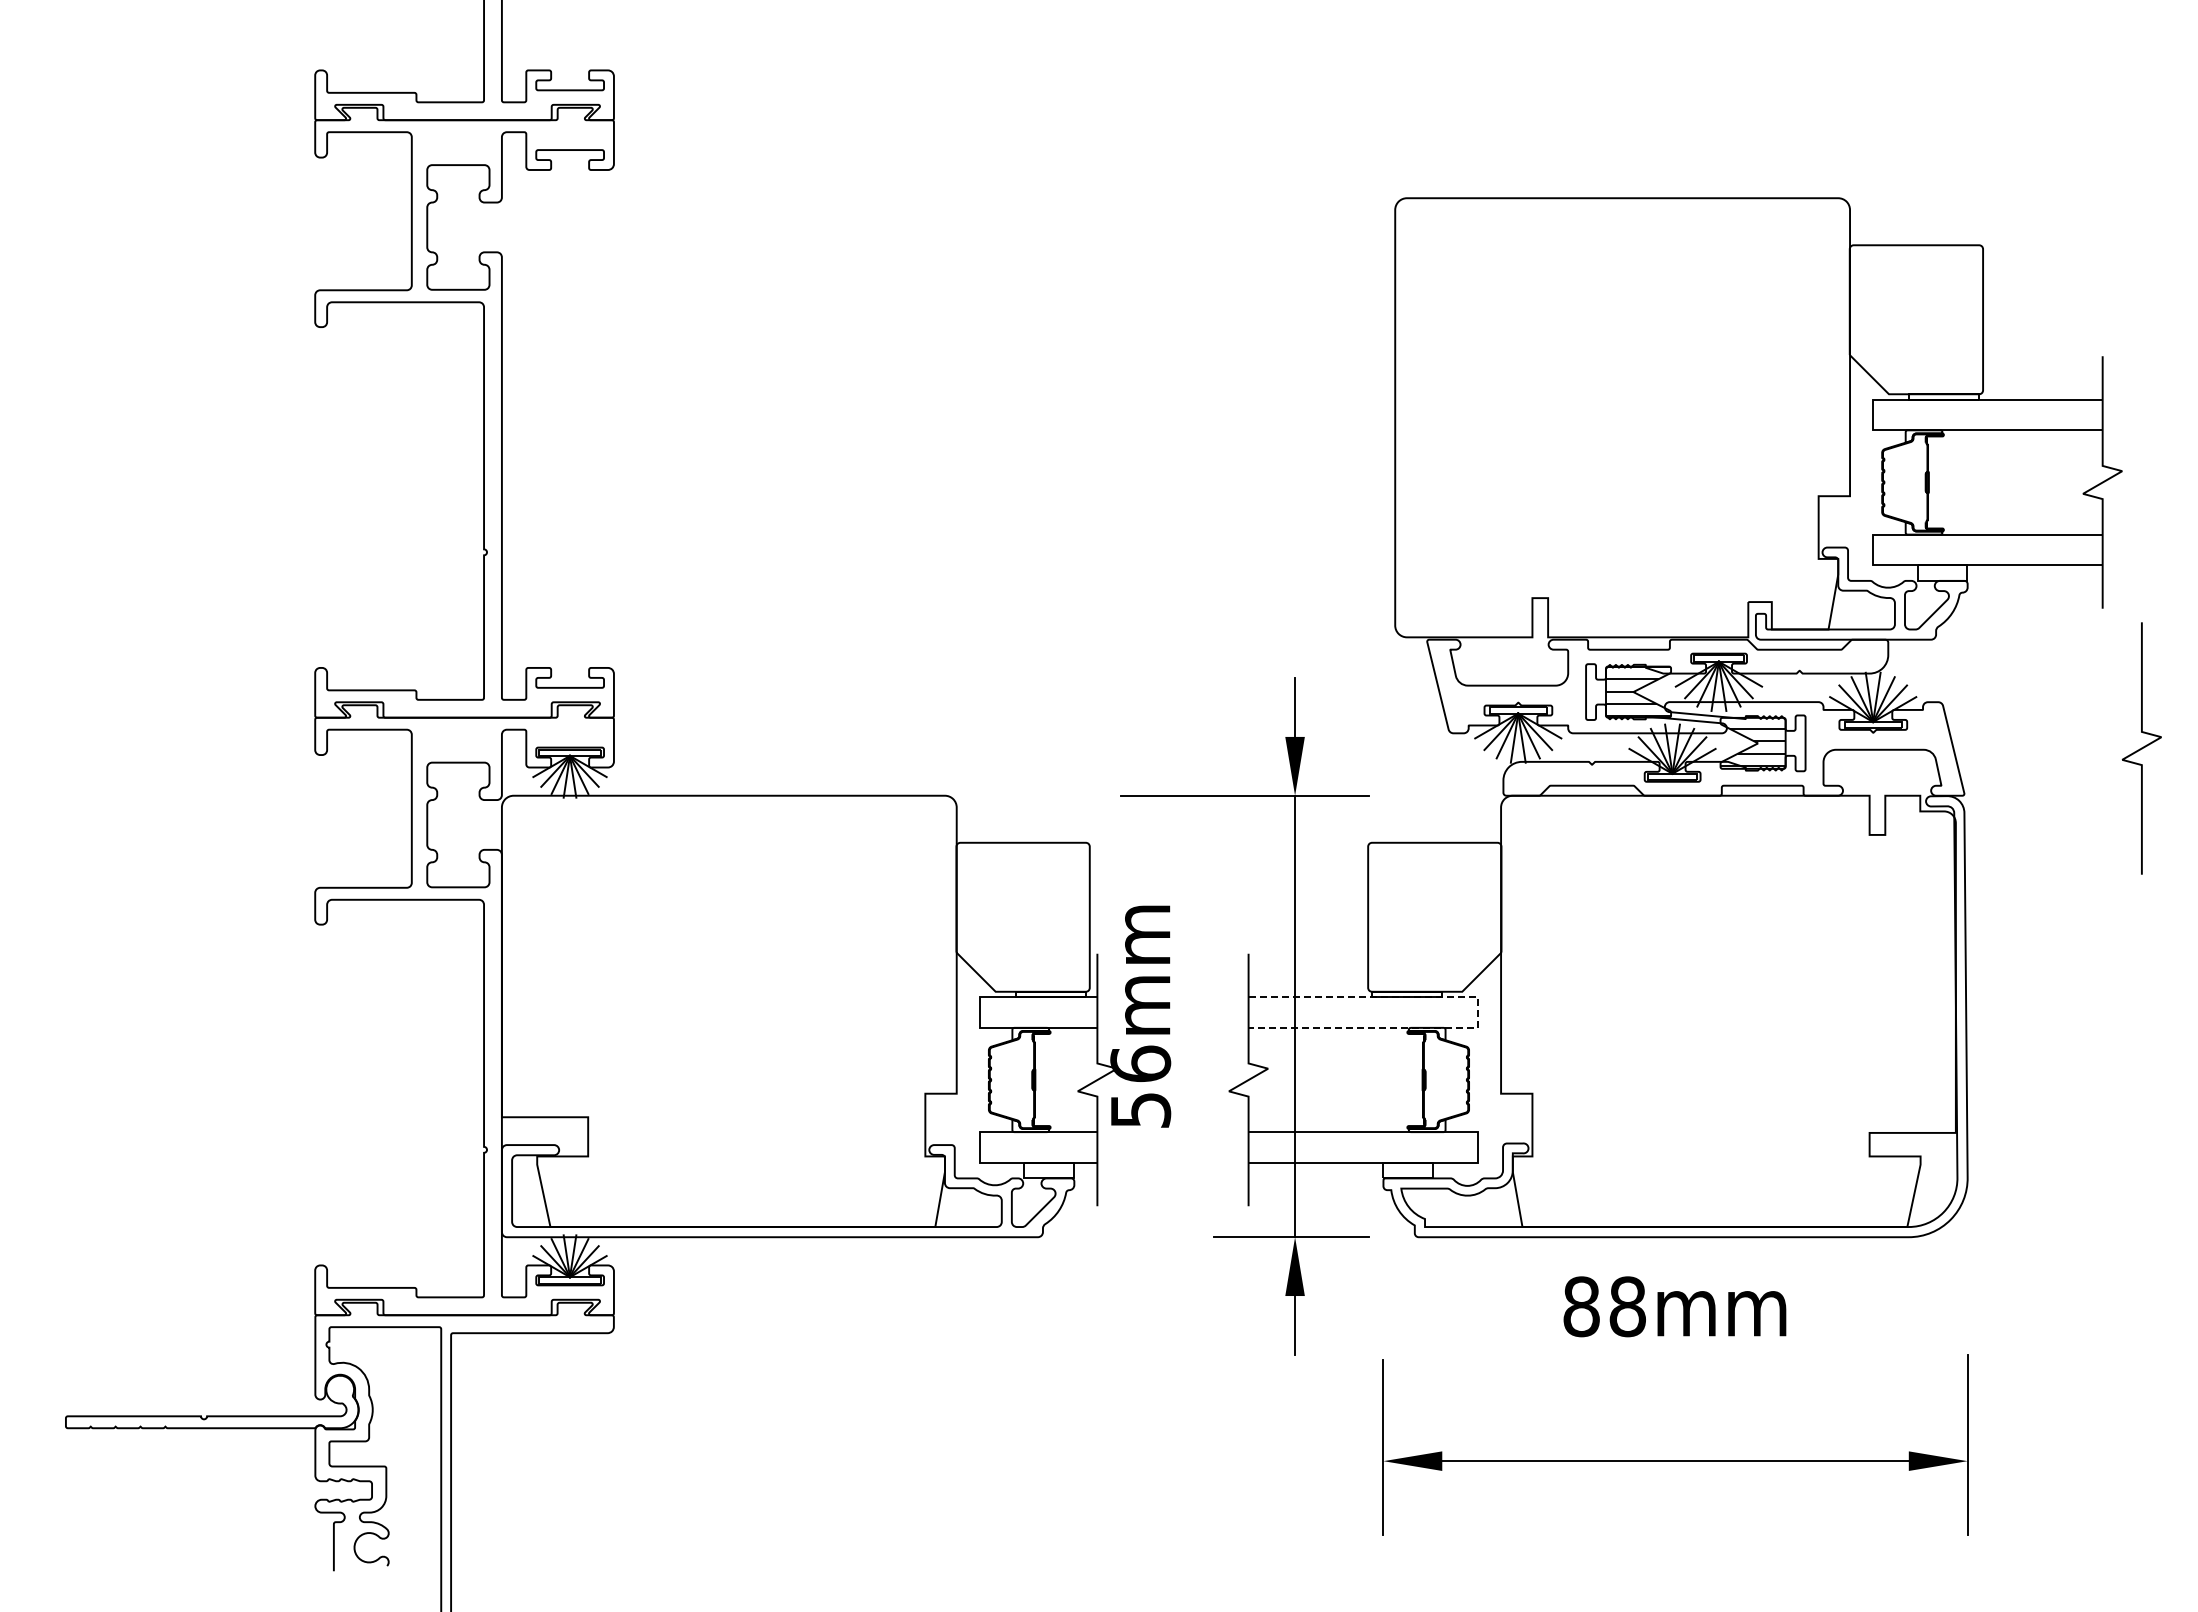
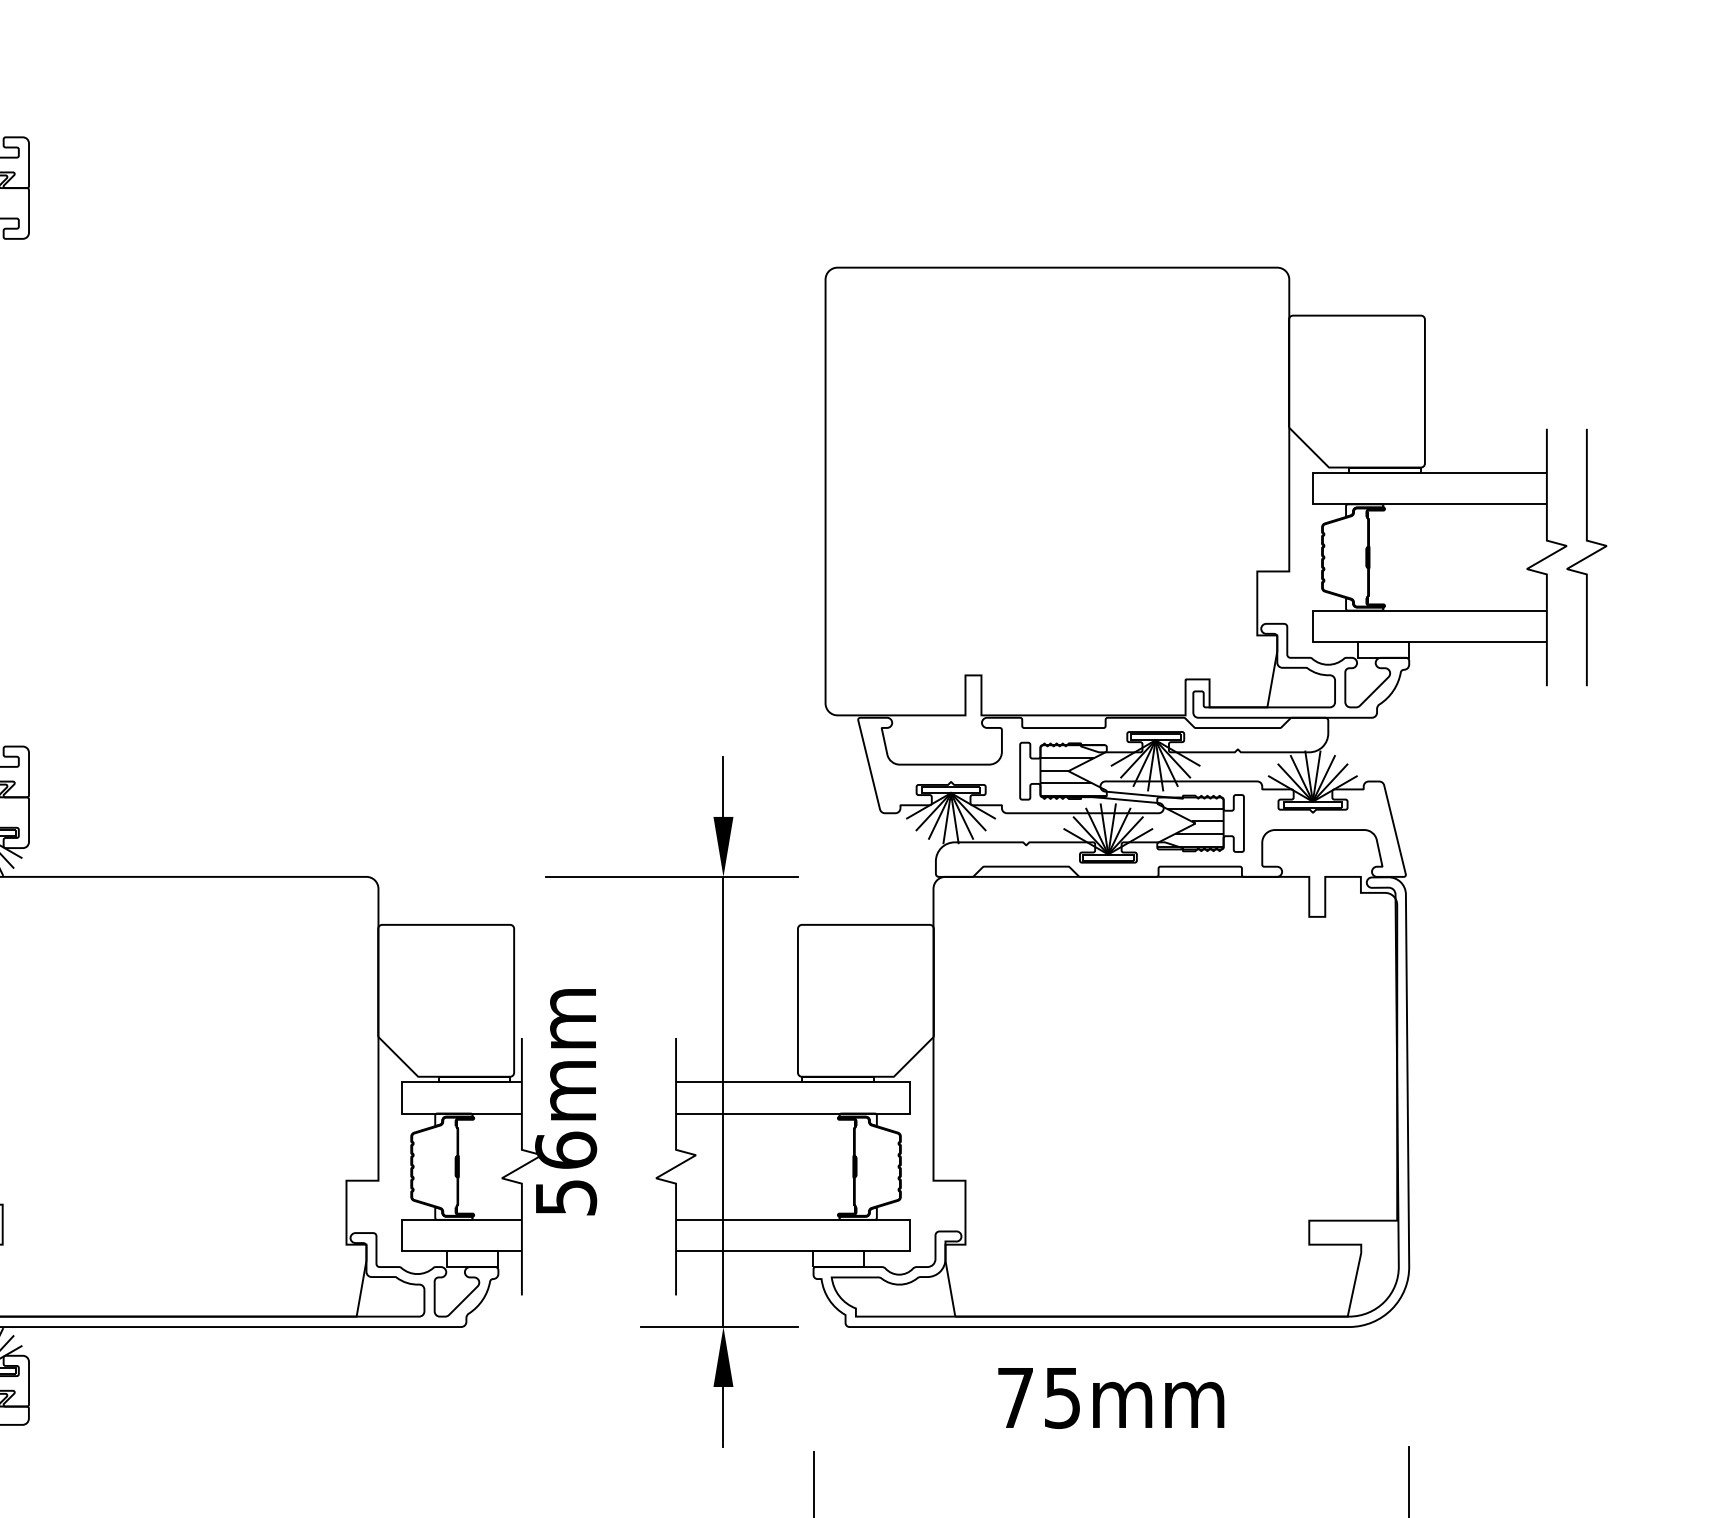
curve: (2141, 748) -> (1586, 557), moved
line: (1477, 1013) -> (909, 1098), dashed -> solid
text: (1604, 1306) -> (1038, 1397), 88mm -> 75mm

